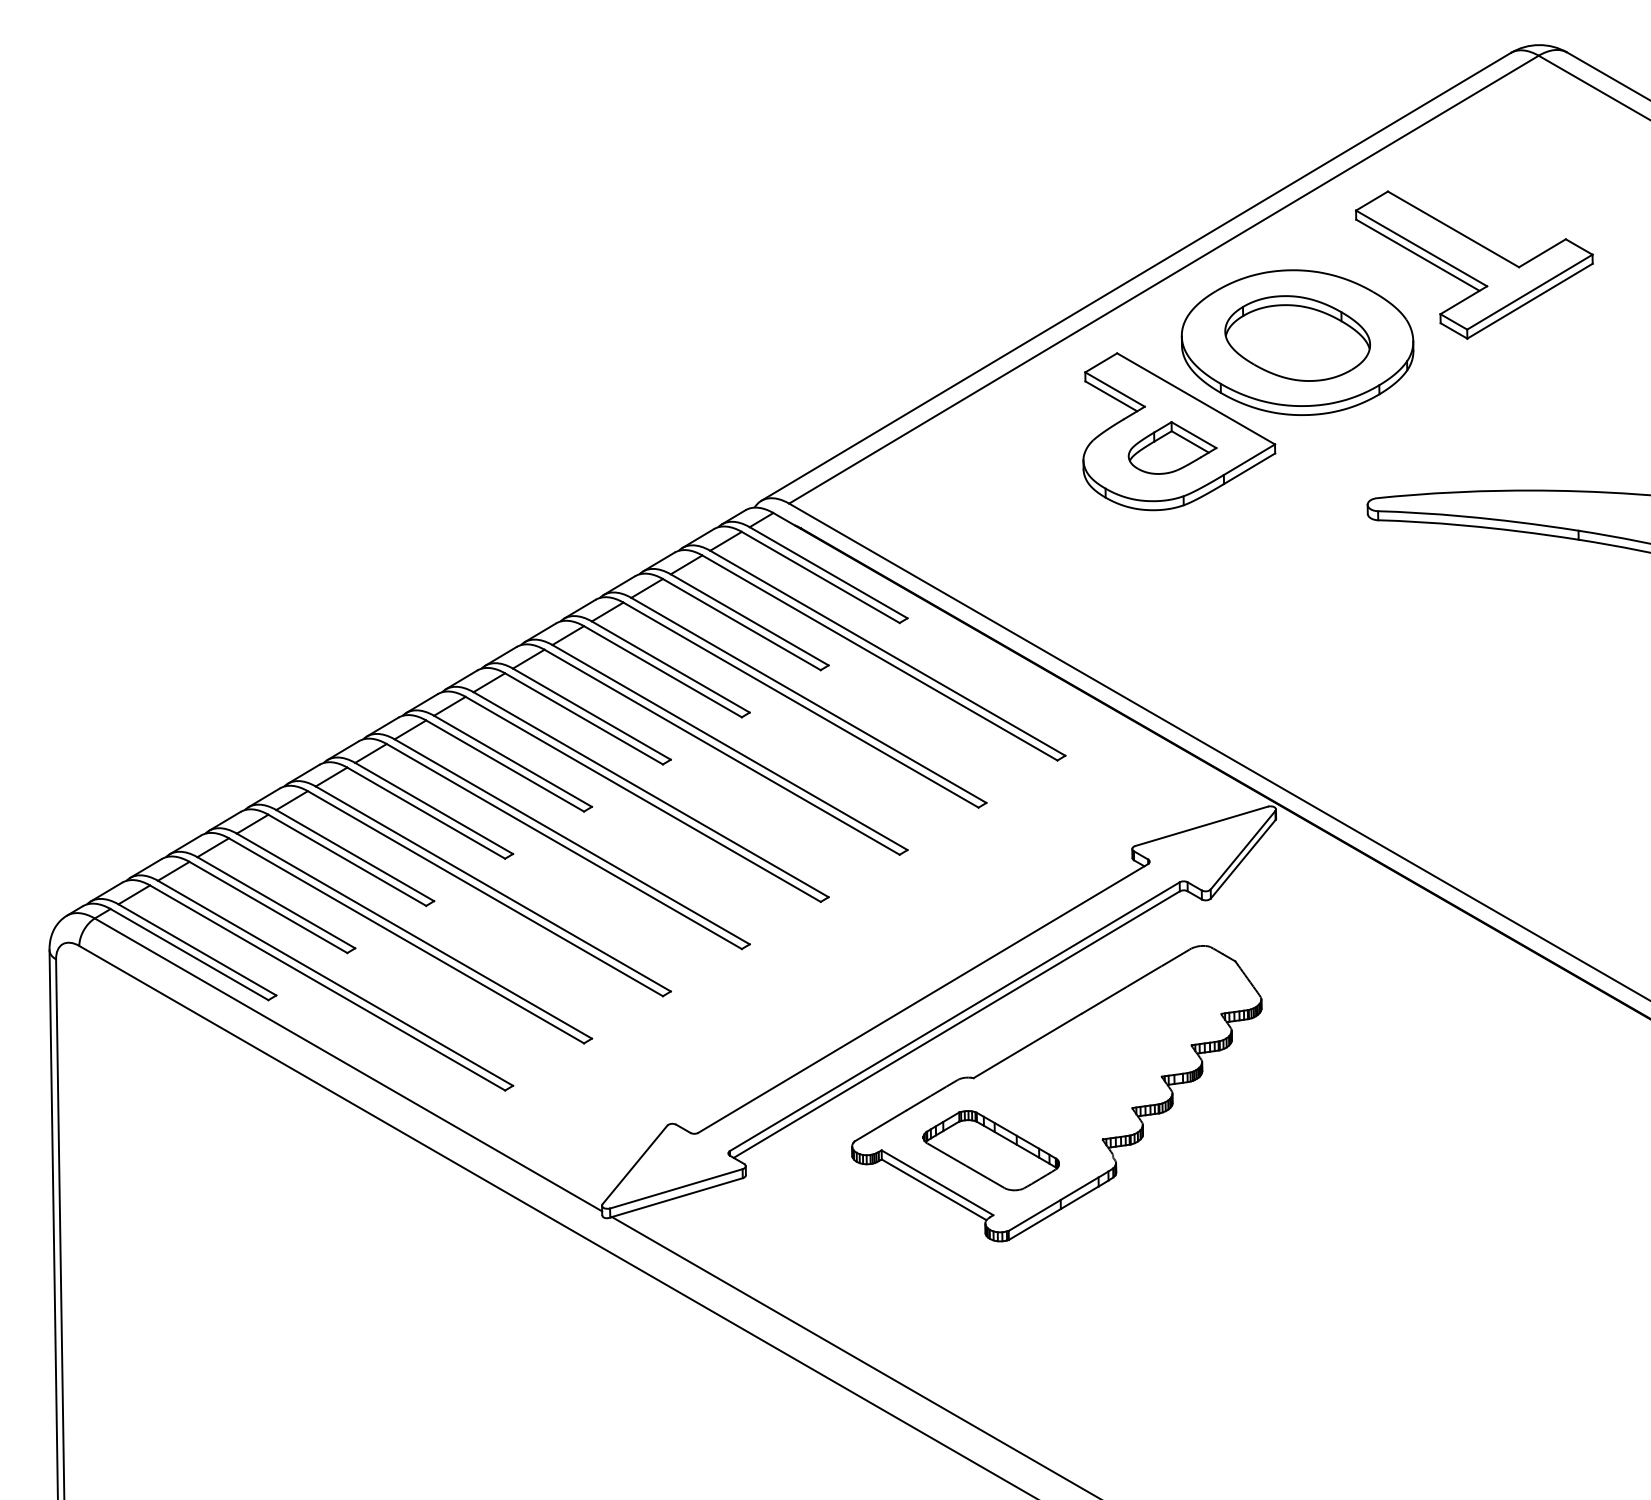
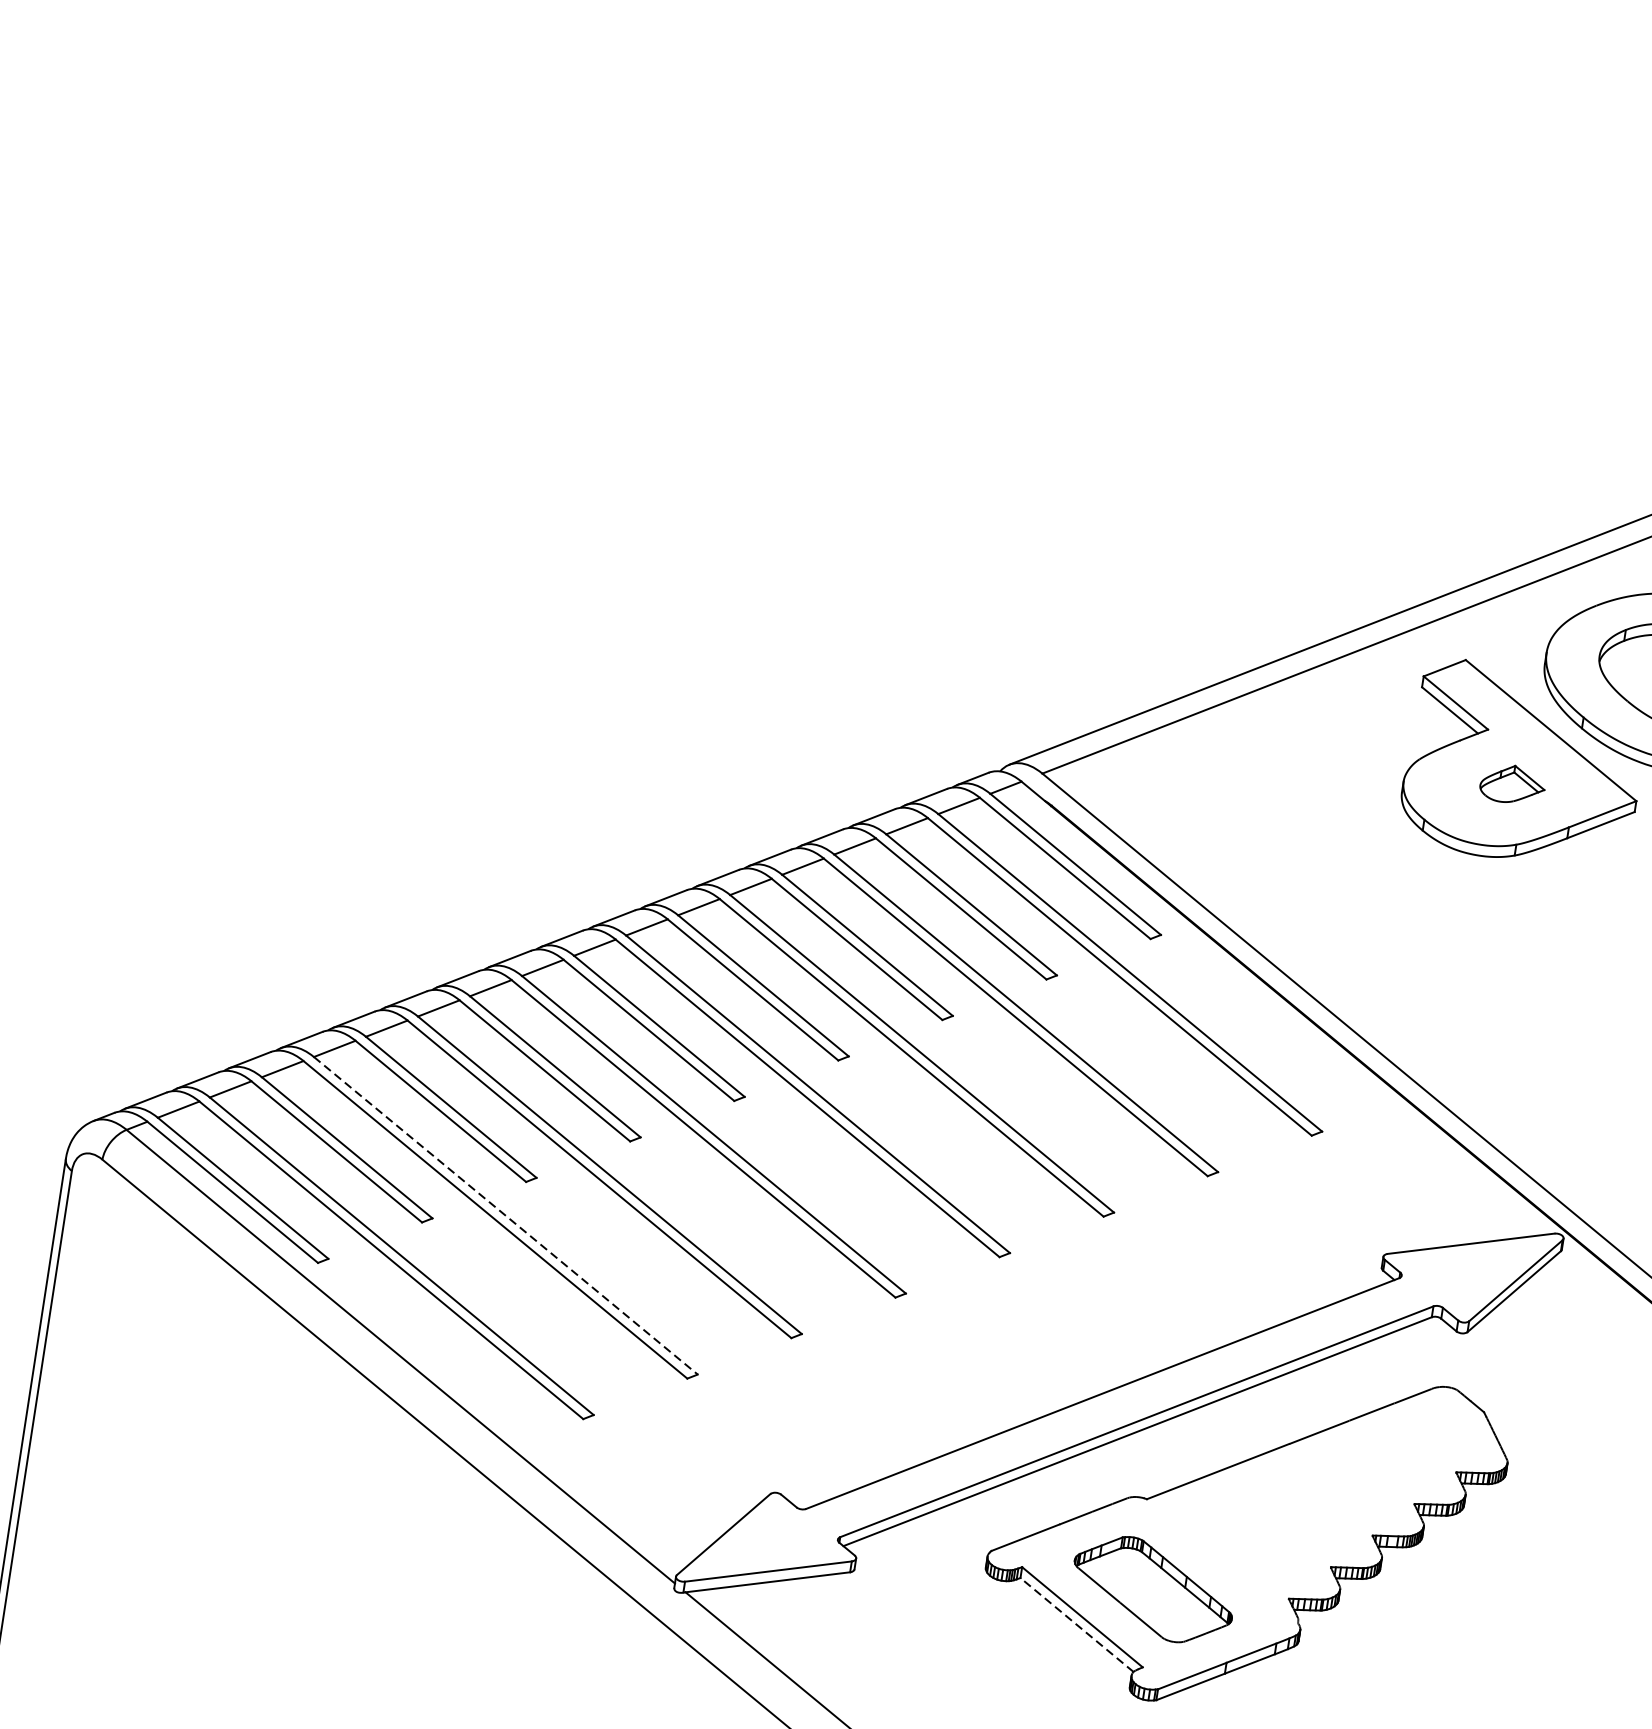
part: (1172, 447) -> (1512, 784), size x0.6
line: (414, 936) -> (505, 1216), solid -> dashed
line: (934, 1189) -> (1077, 1624), solid -> dashed

